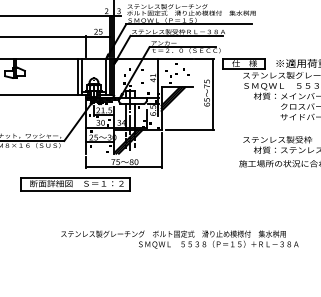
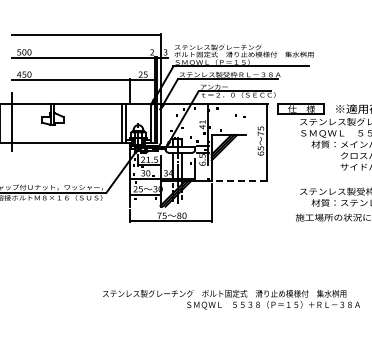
line: (190, 130) -> (242, 181), solid -> dashed
part: (75, 184) -> (118, 240), removed

